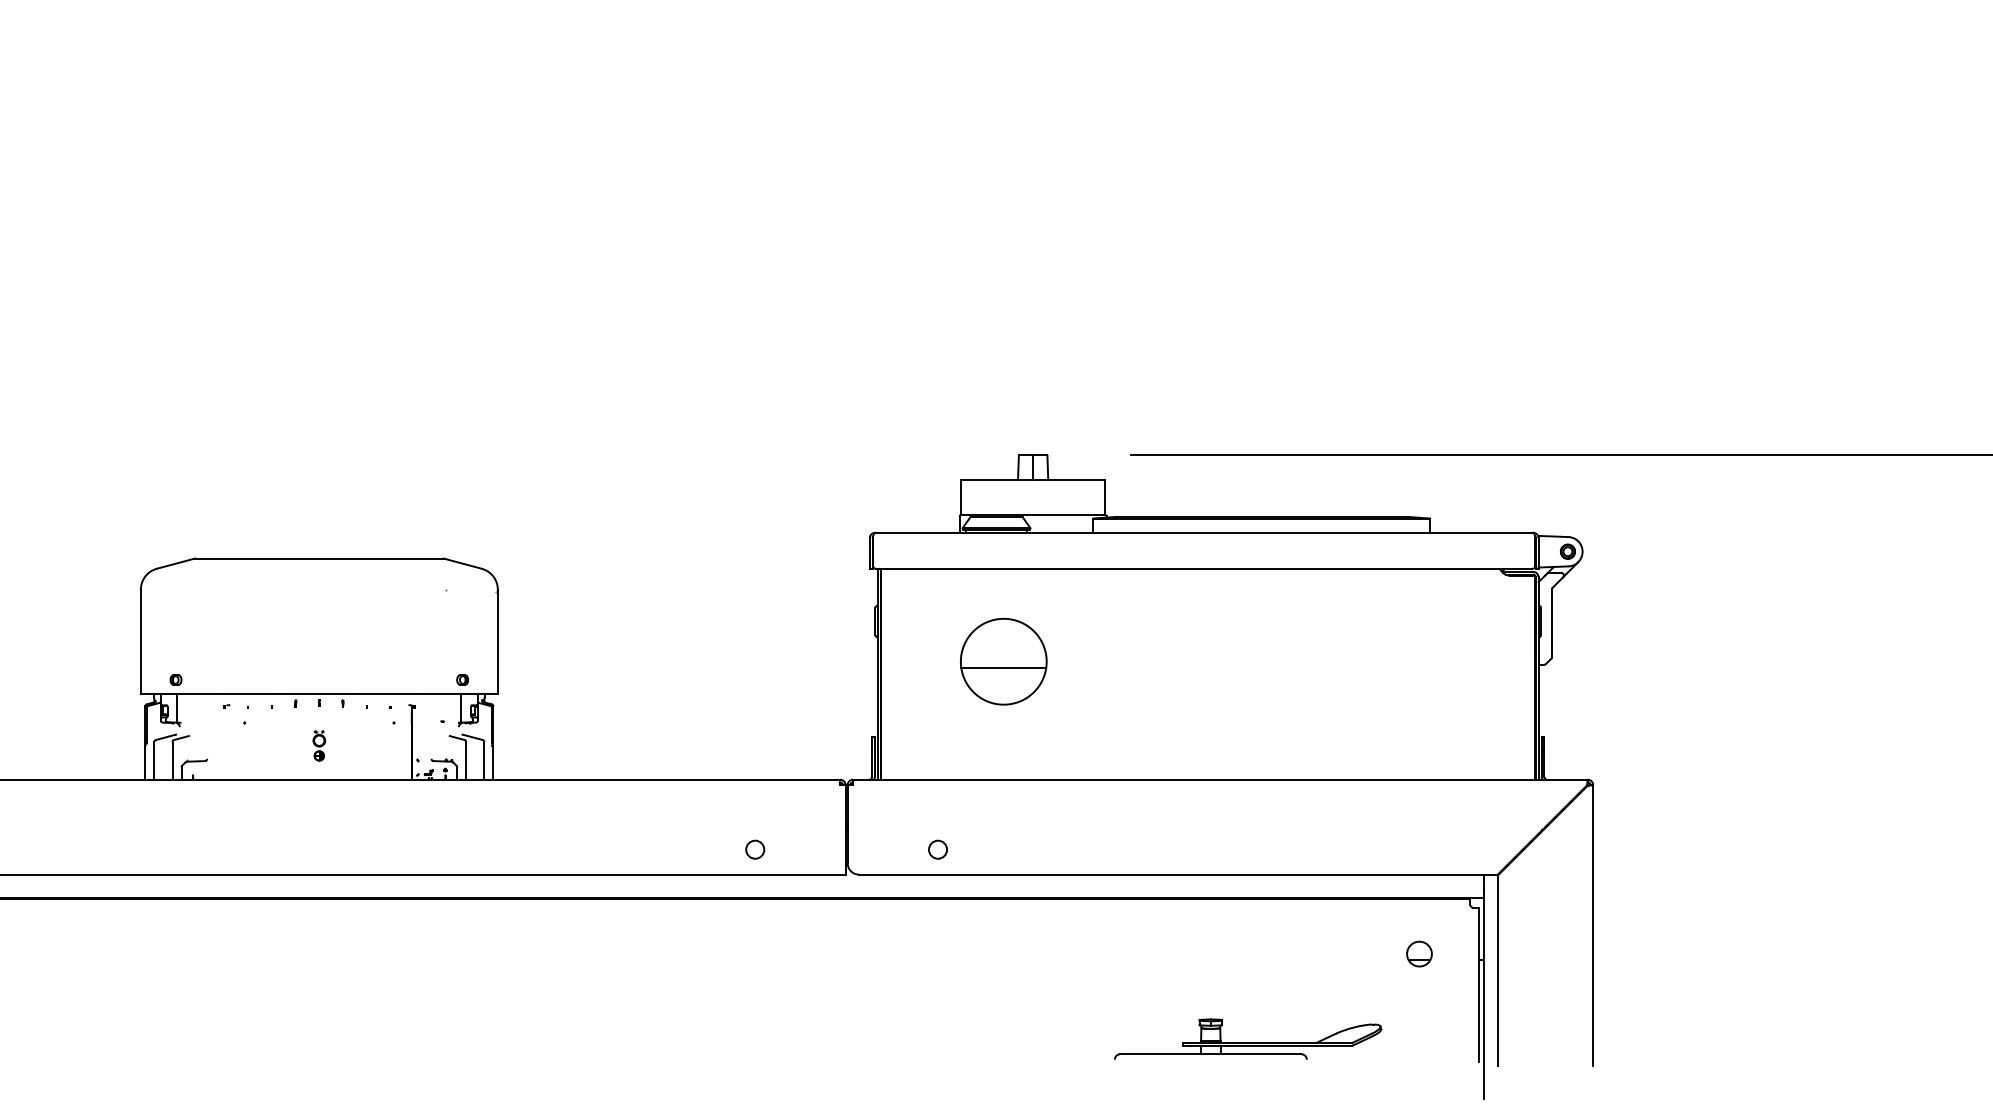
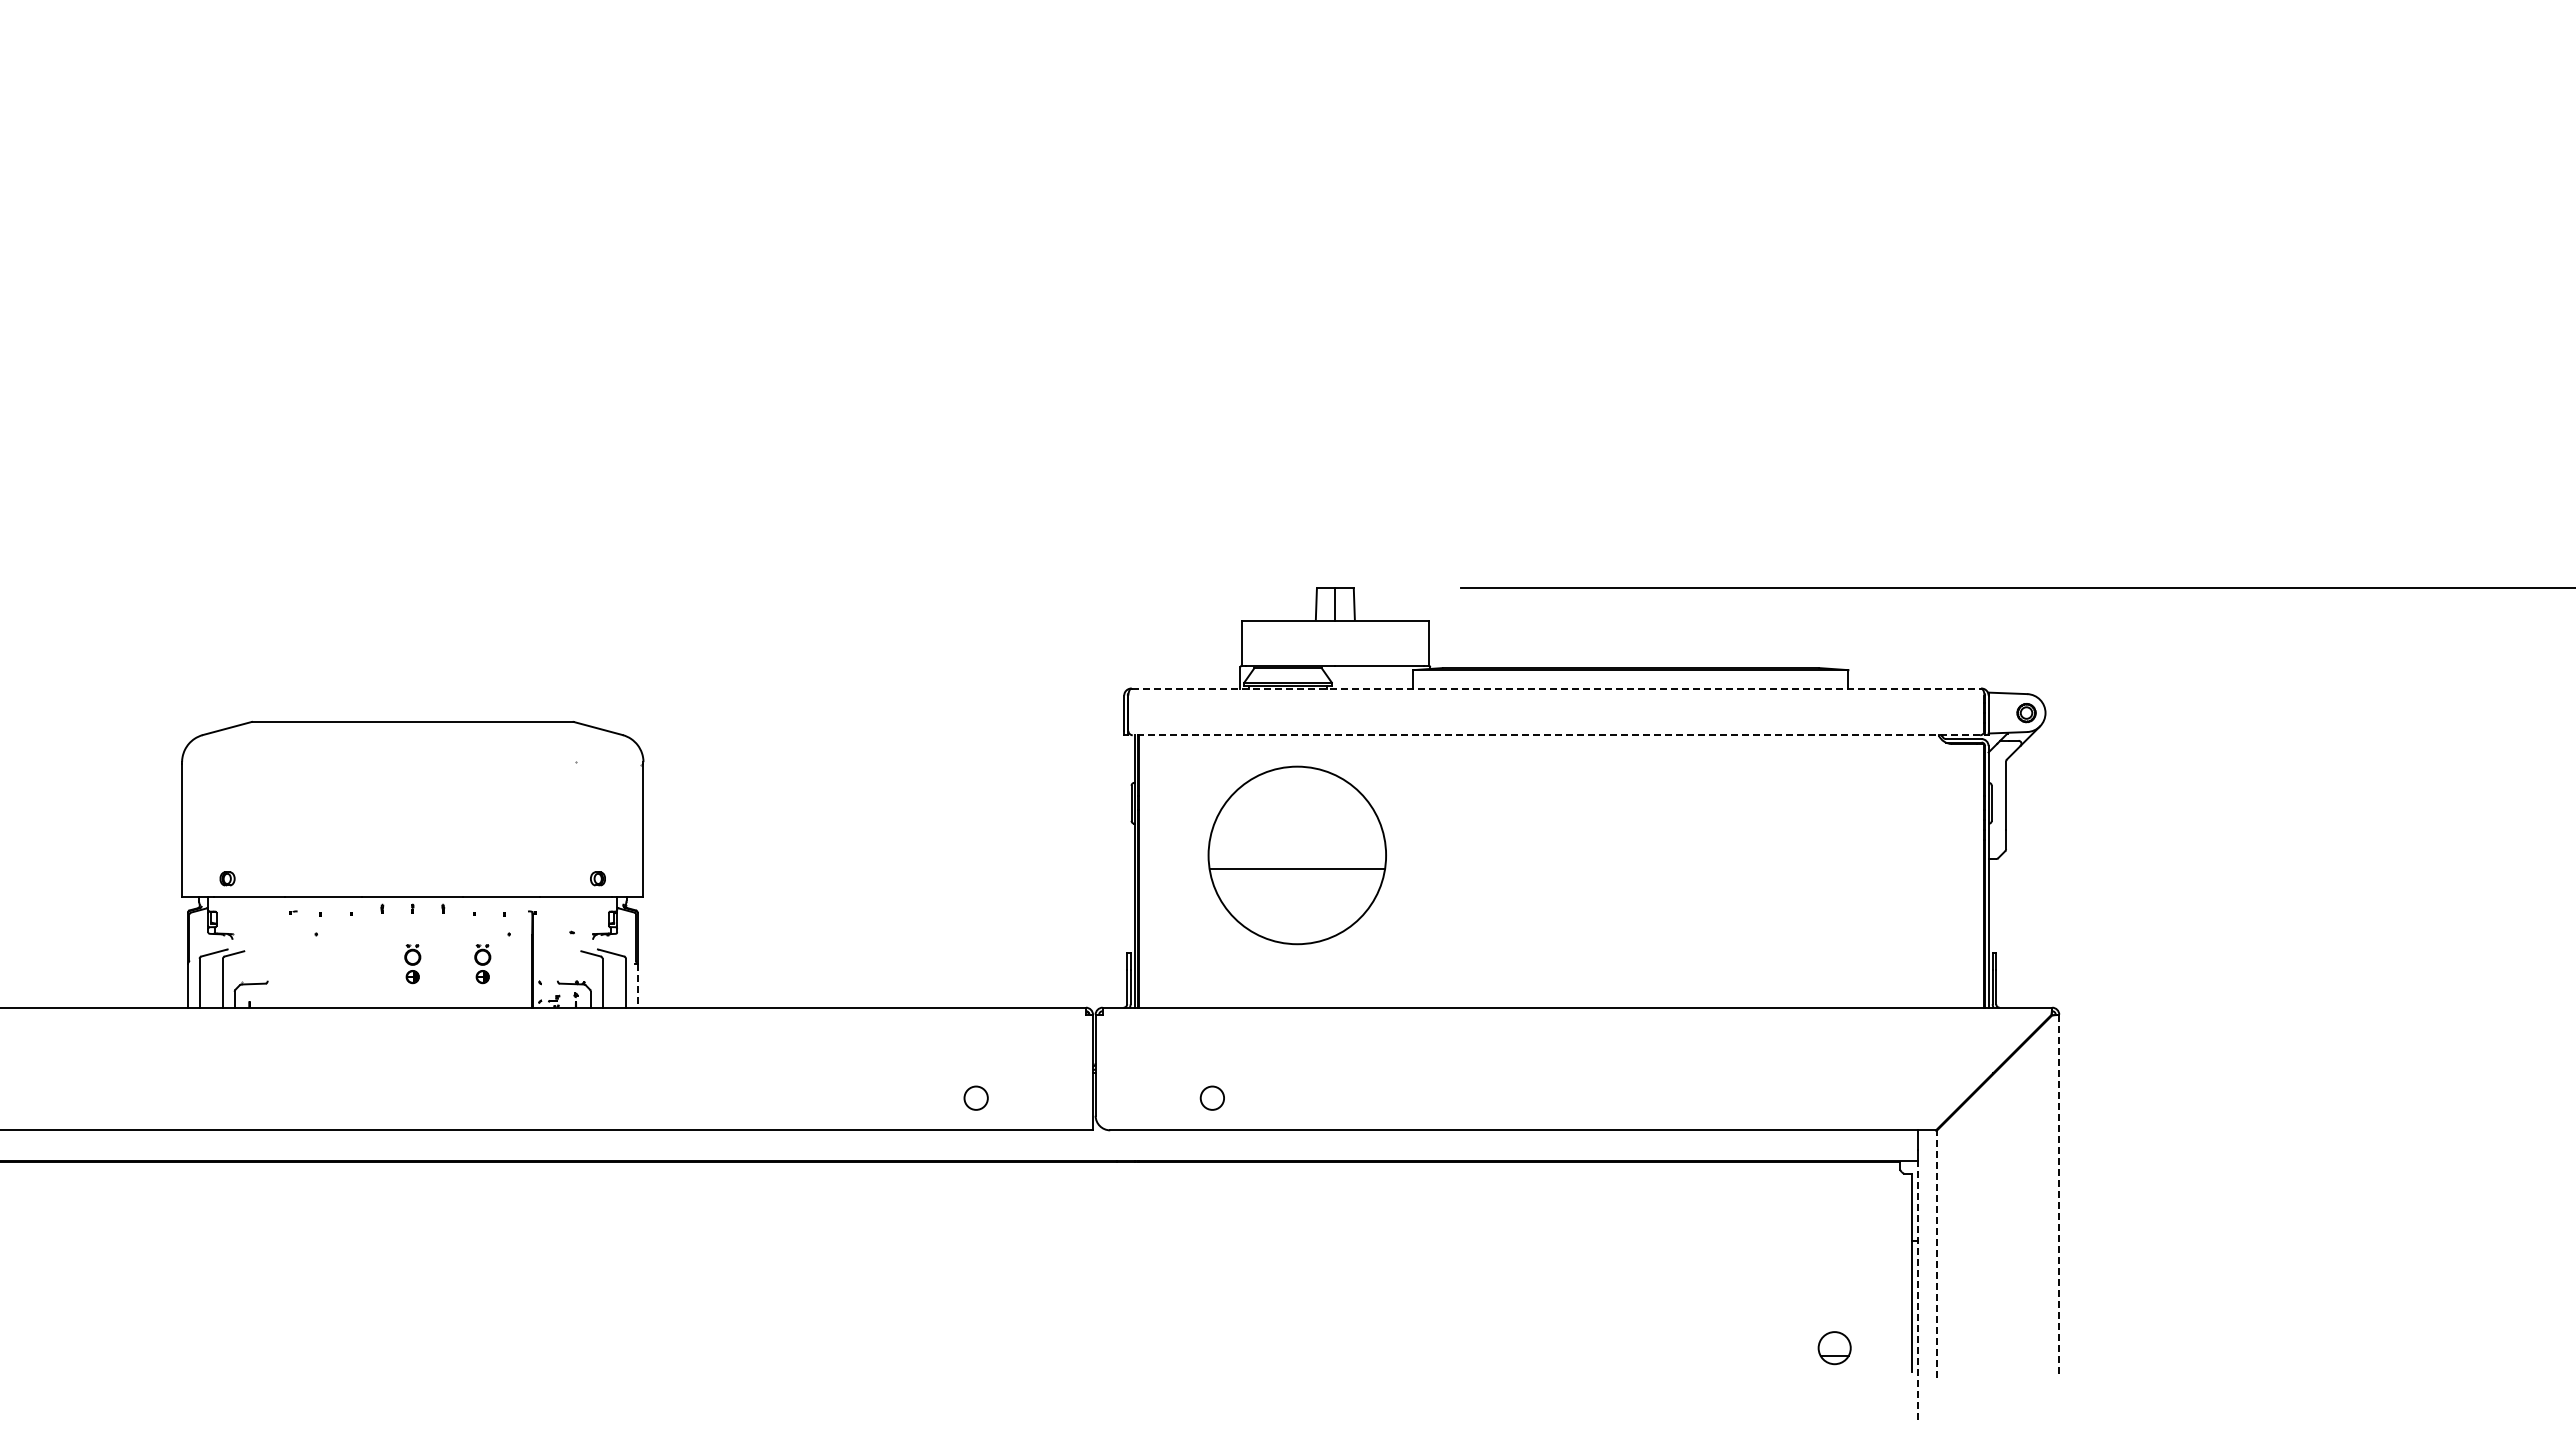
line: (1204, 532) -> (1556, 688), solid -> dashed
line: (1204, 569) -> (1556, 735), solid -> dashed
part: (1003, 661) -> (1297, 854), size x1.6
line: (177, 707) -> (229, 914), removed
line: (461, 707) -> (596, 914), removed
part: (373, 746) -> (482, 964), added
line: (493, 762) -> (637, 985), solid -> dashed
line: (1593, 925) -> (2059, 1196), solid -> dashed
part: (1419, 954) -> (1834, 1348), moved
line: (1498, 970) -> (1936, 1254), solid -> dashed
line: (1483, 998) -> (1917, 1290), solid -> dashed
part: (1248, 1038) -> (1613, 1342), removed

